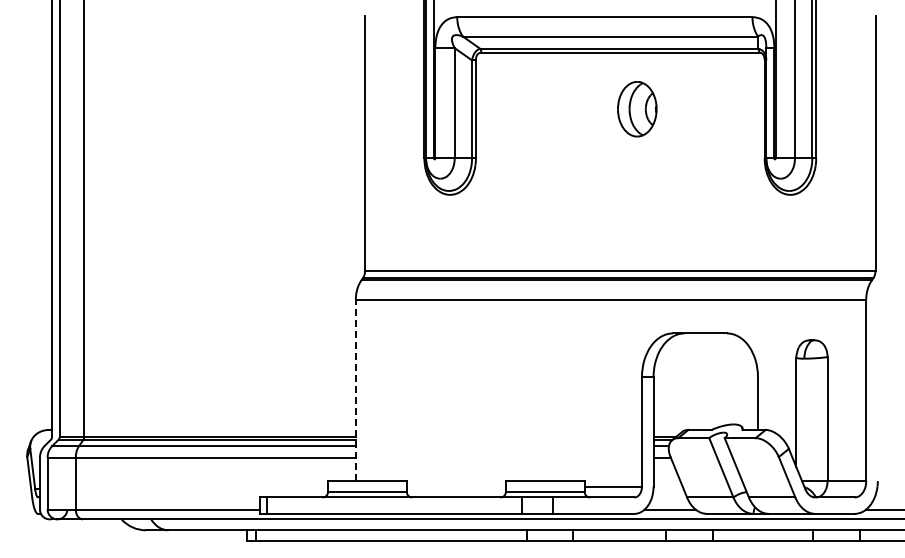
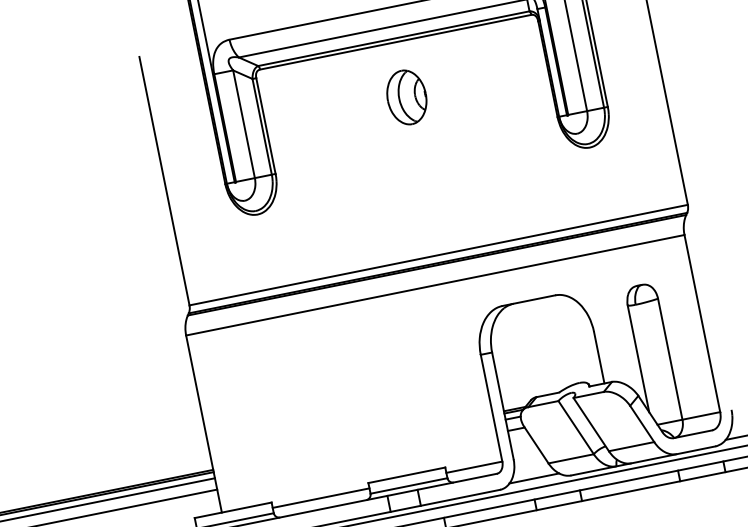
part: (637, 109) -> (407, 97), moved
line: (355, 390) -> (203, 424), dashed -> solid
line: (455, 486) -> (320, 498), added

